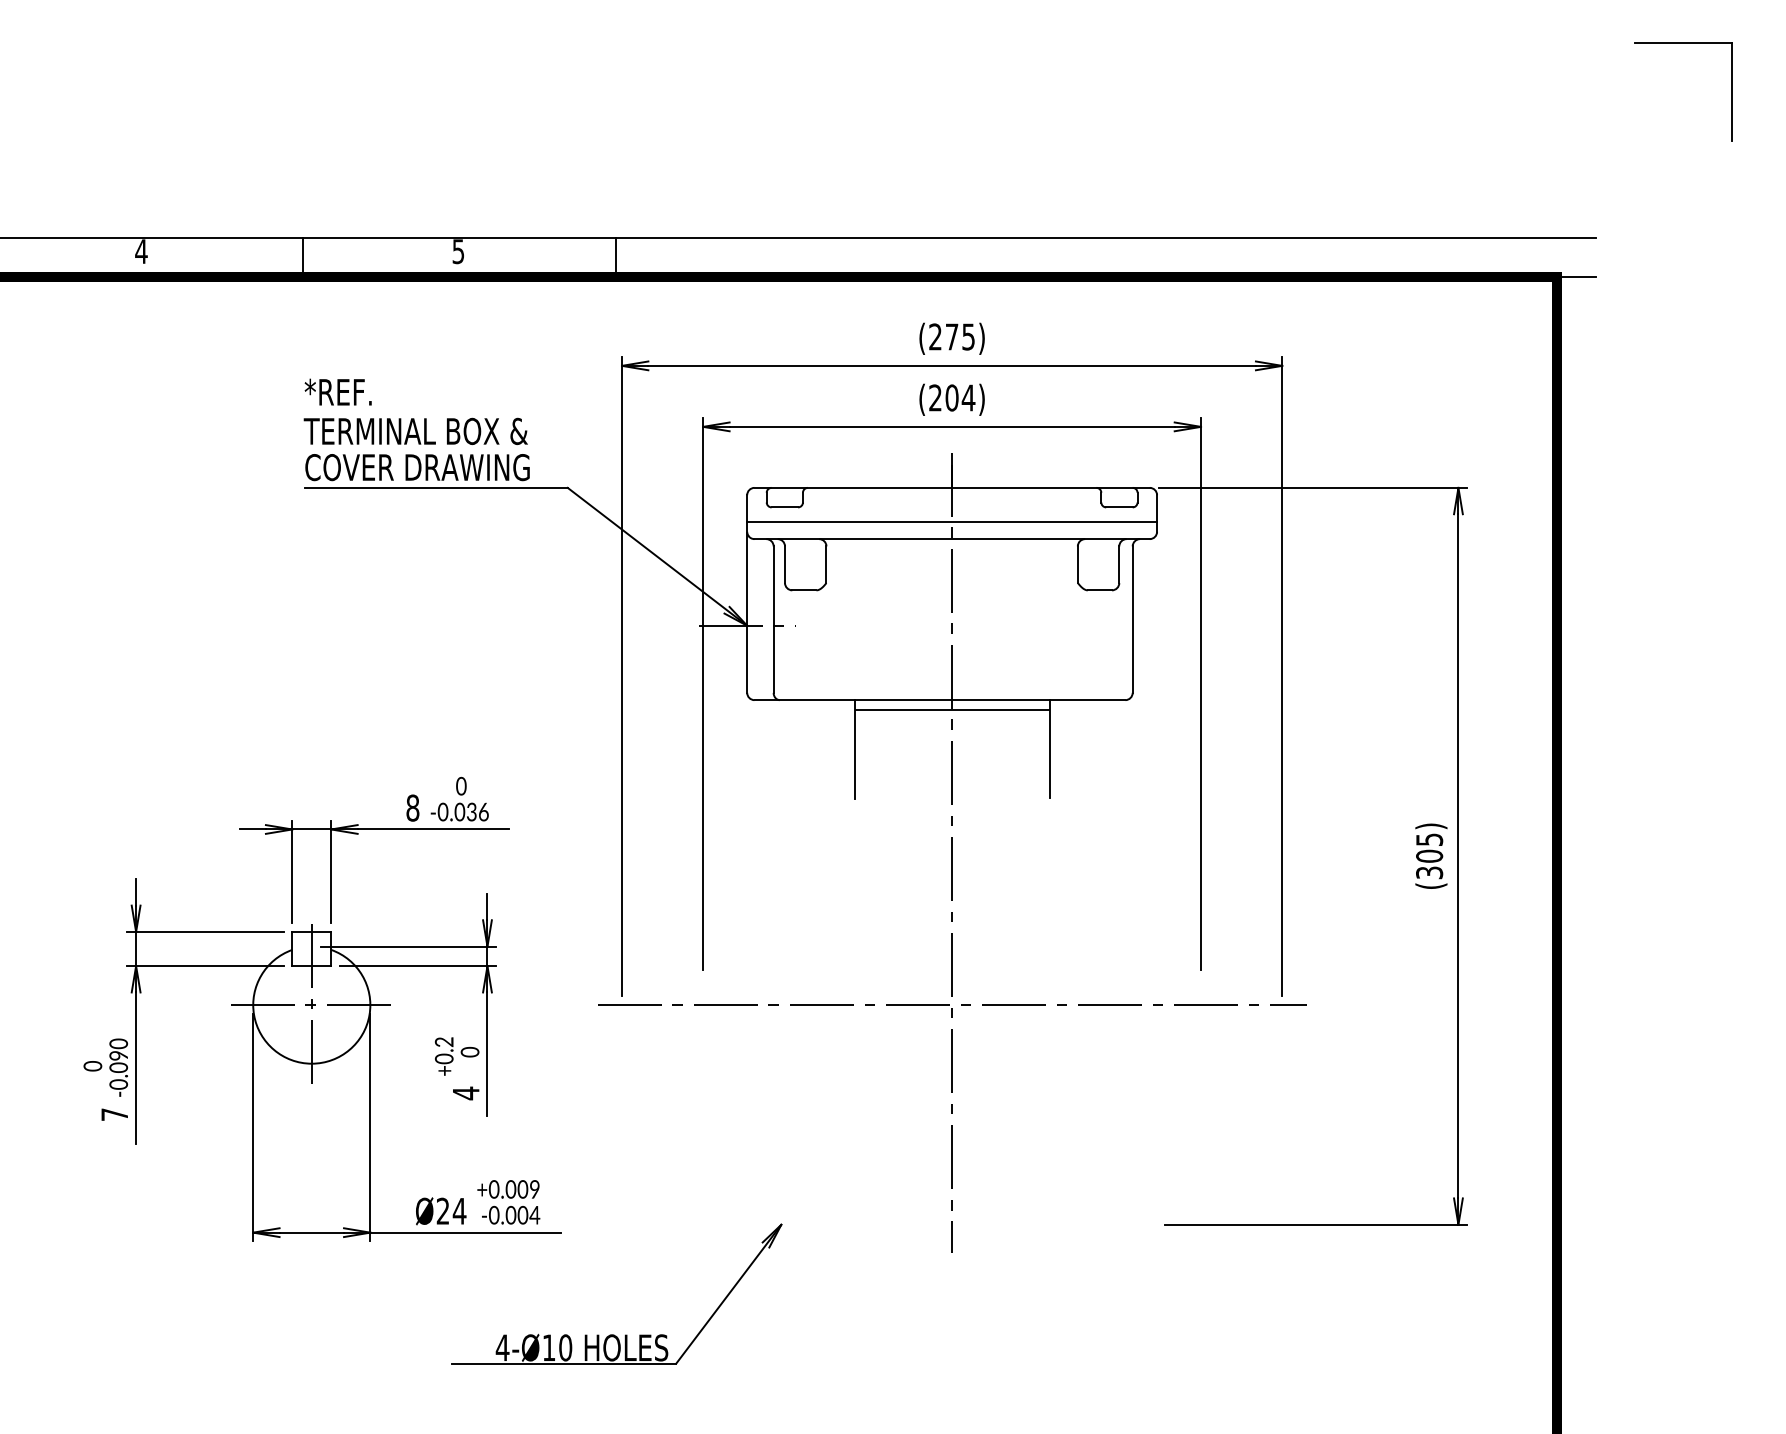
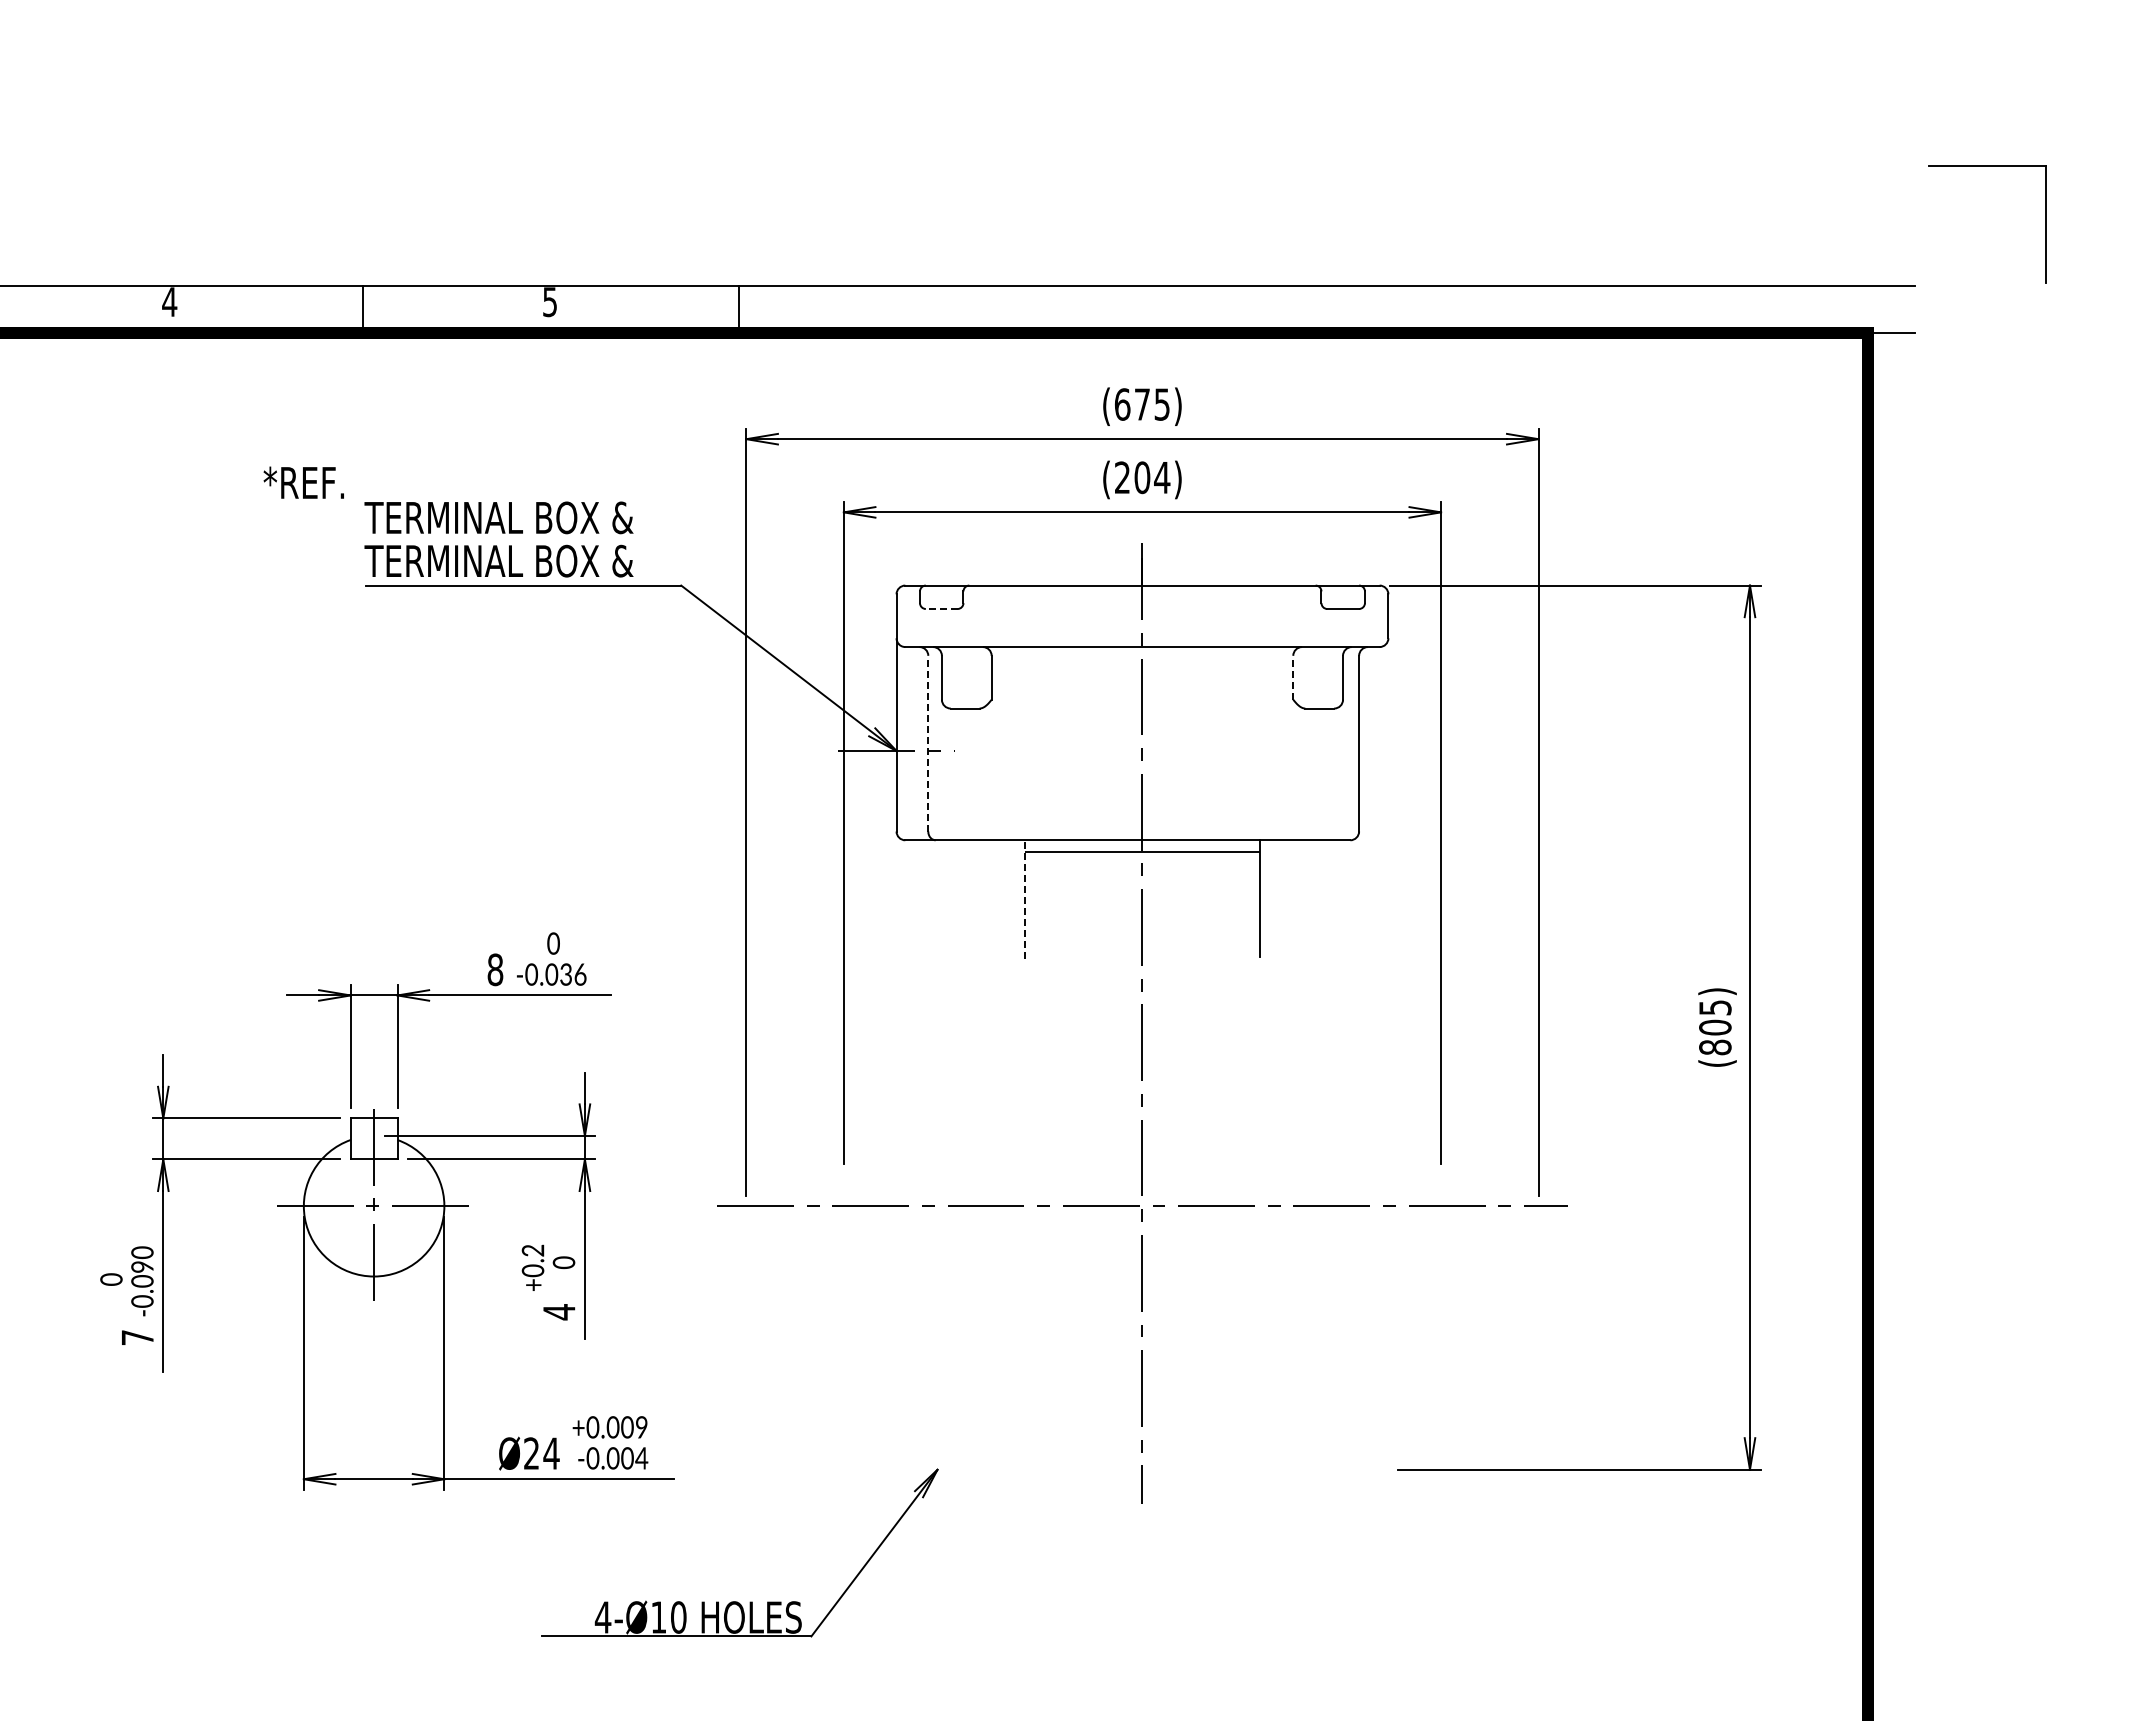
part: (1683, 43) -> (1987, 166), moved
text: (935, 336) -> (1122, 404), (275) -> (675)
text: (337, 391) -> (303, 482), moved
text: (416, 466) -> (499, 560), COVER DRAWING -> TERMINAL BOX &
line: (784, 507) -> (941, 609), solid -> dashed
line: (952, 521) -> (1142, 626), removed
line: (1078, 564) -> (1293, 677), solid -> dashed
line: (773, 619) -> (928, 743), solid -> dashed
line: (854, 748) -> (1025, 898), solid -> dashed
text: (1429, 872) -> (1715, 1047), (305) -> (805)

